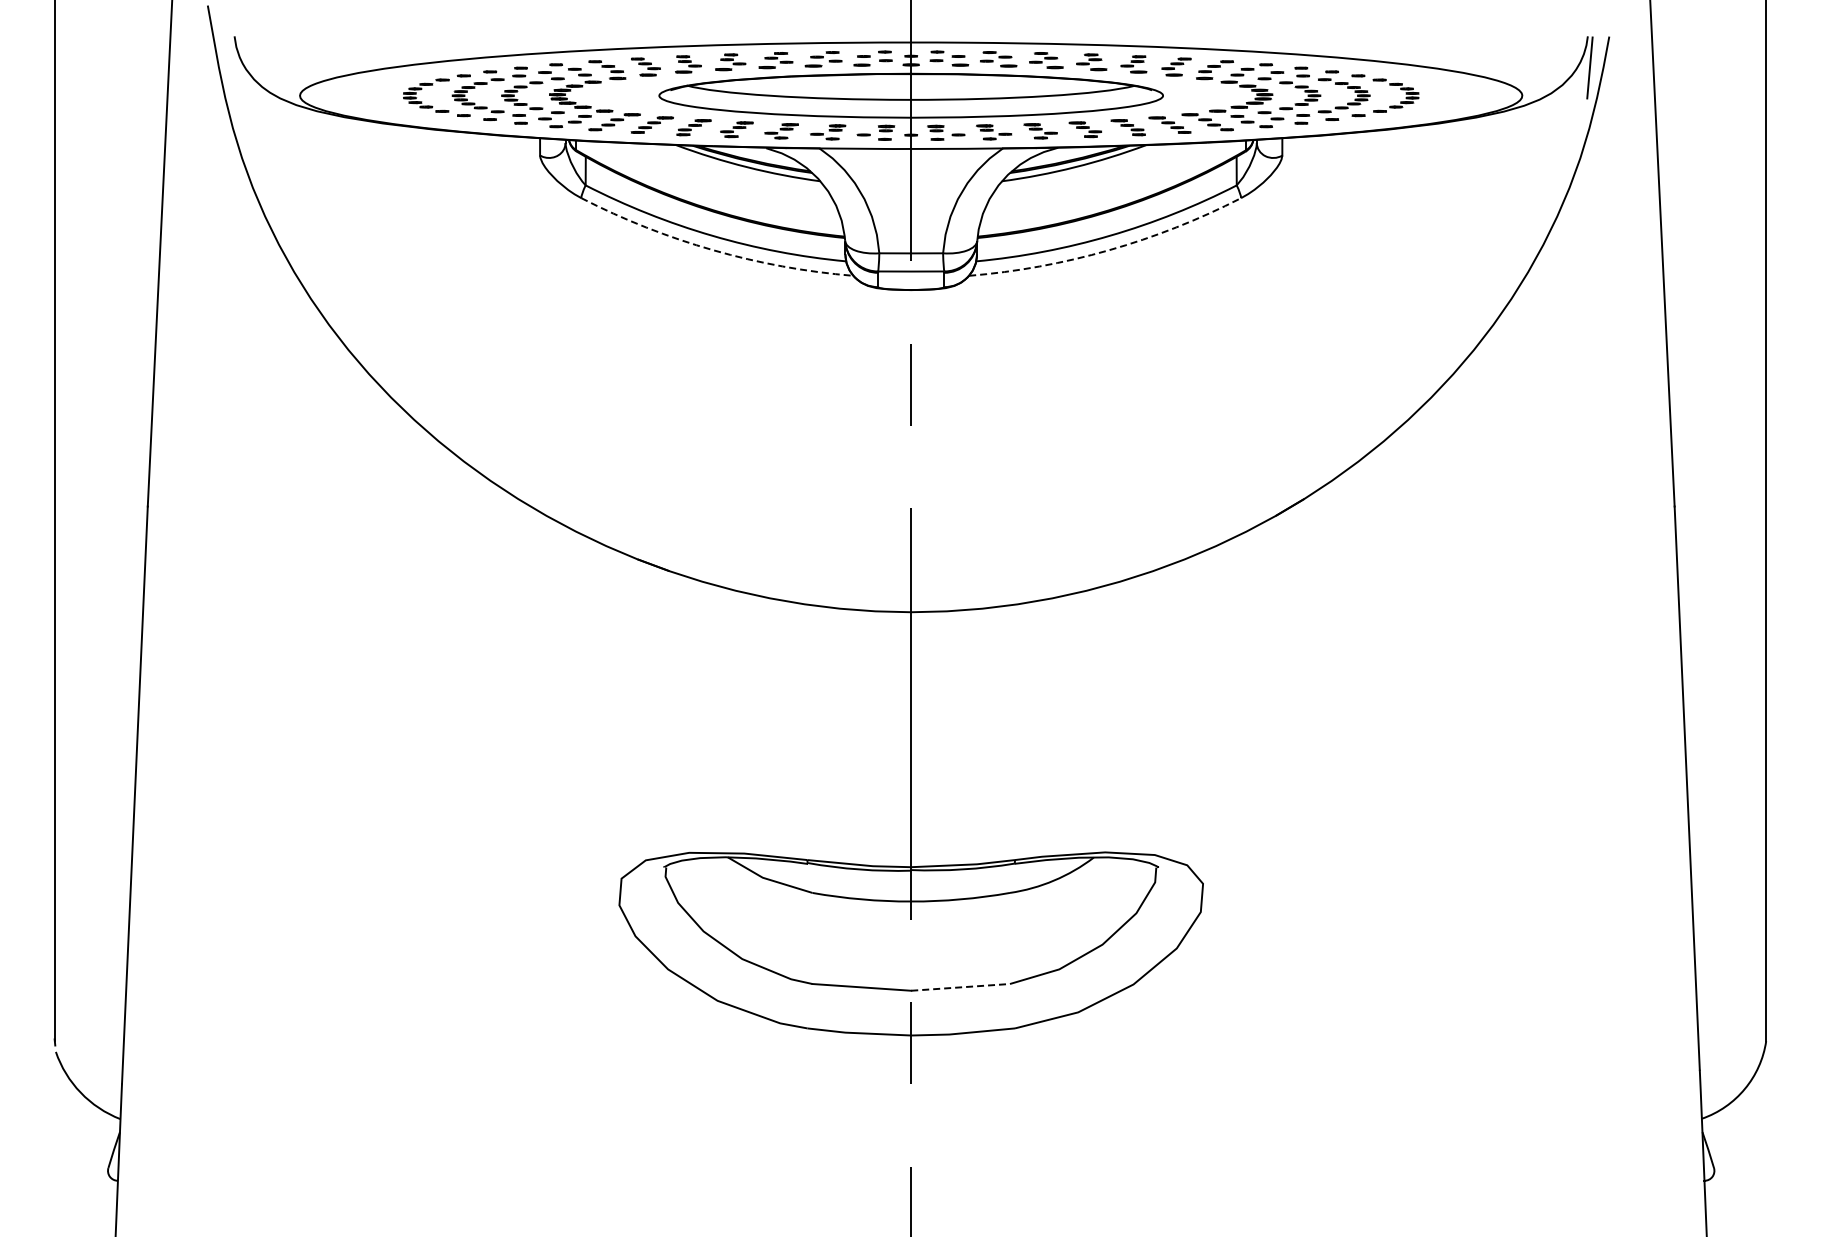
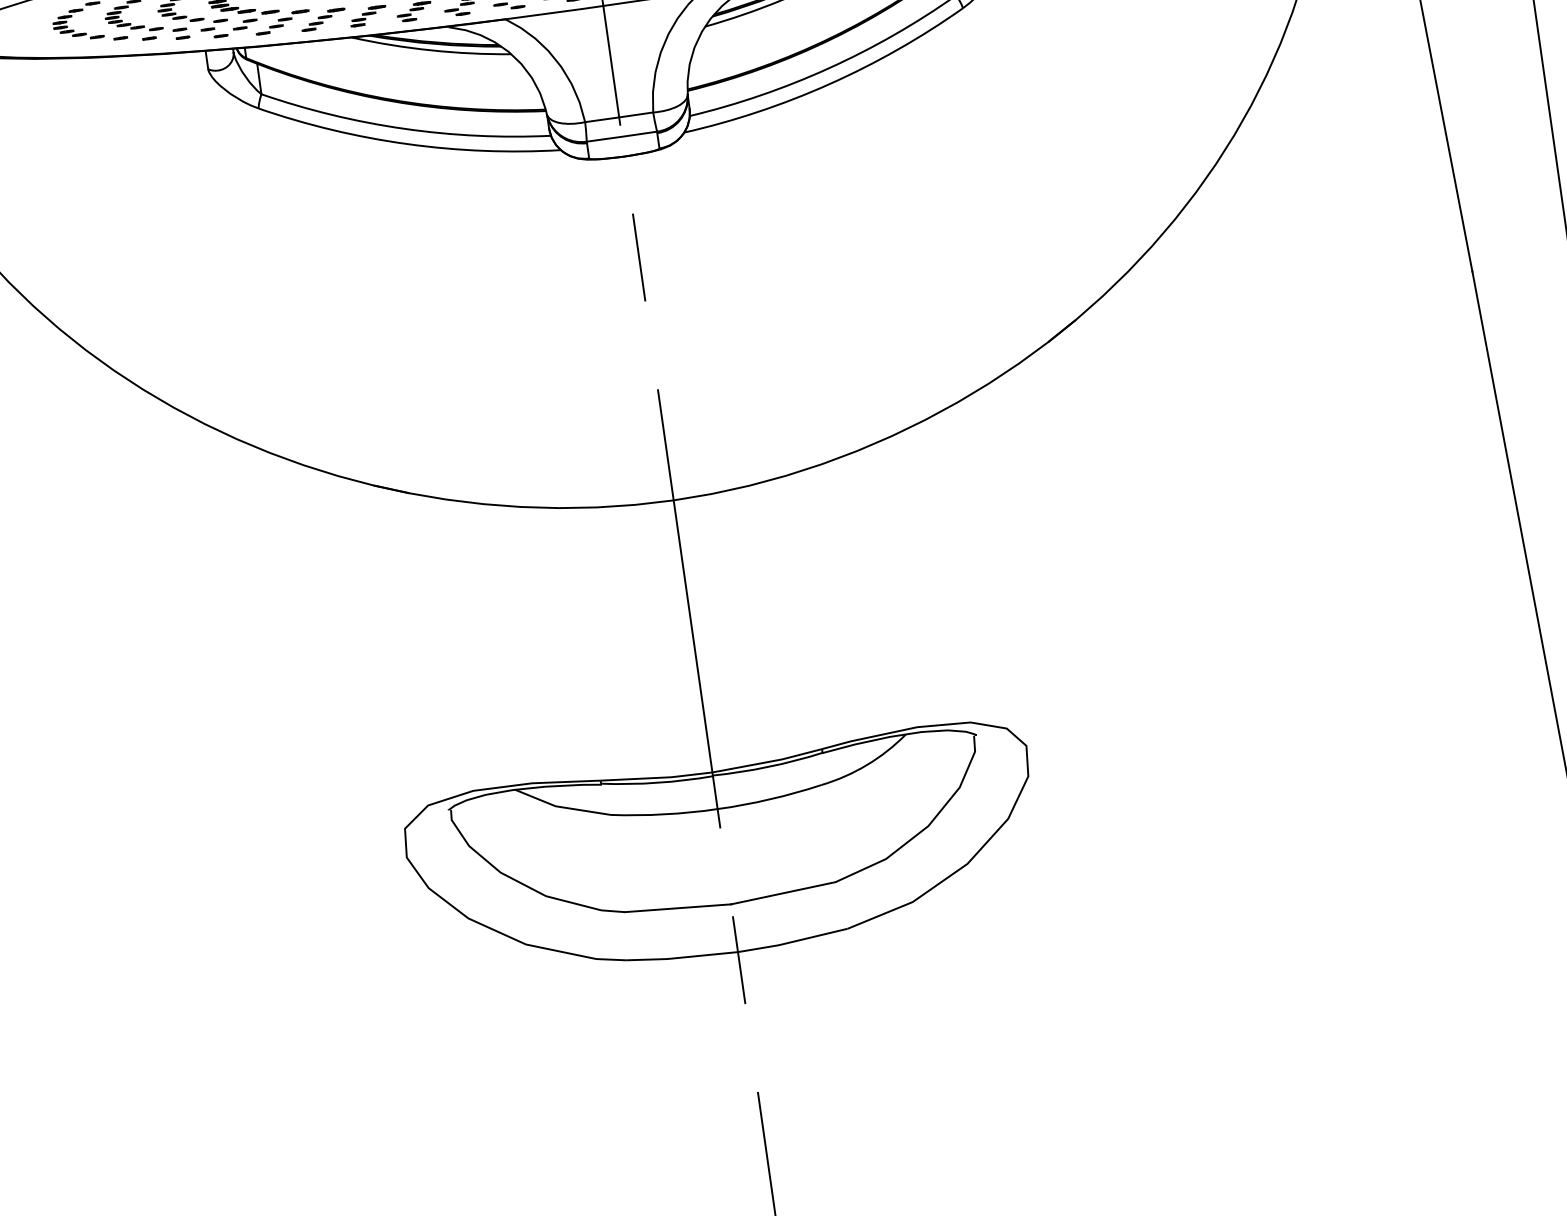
arc: (713, 250) -> (407, 144), dashed -> solid
arc: (1108, 250) -> (829, 84), dashed -> solid
line: (961, 987) -> (784, 893), dashed -> solid

